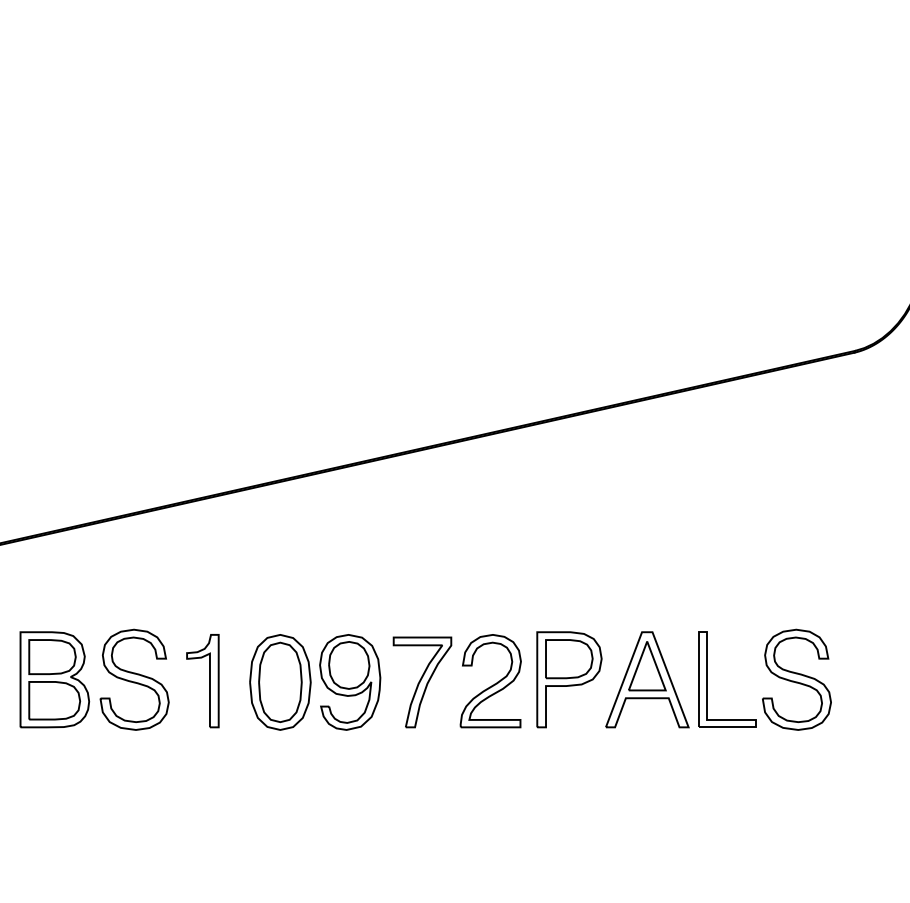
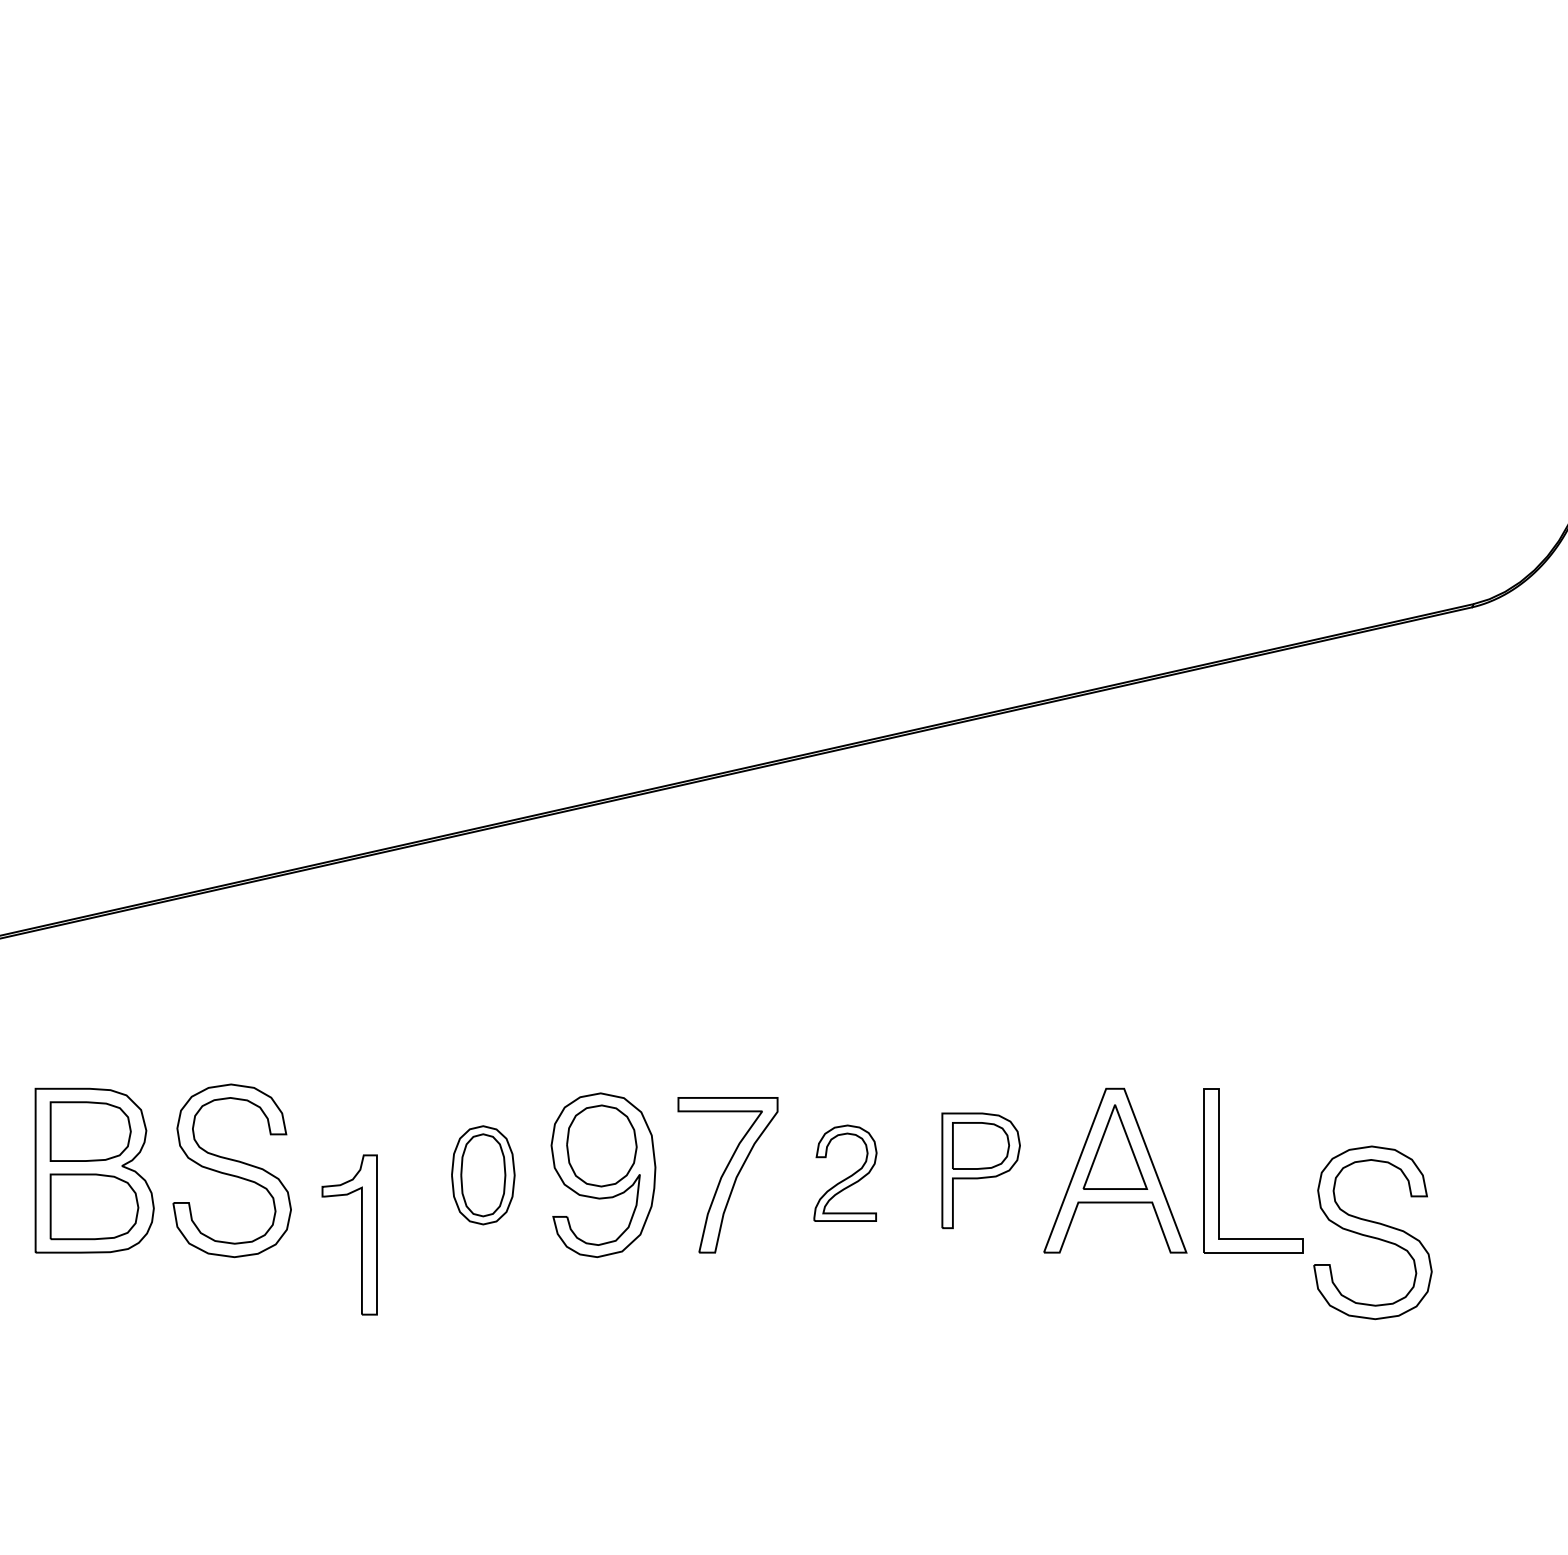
part: (569, 679) -> (981, 1170), size x0.7
part: (796, 679) -> (1372, 1232), moved
part: (209, 681) -> (361, 1235), moved
part: (490, 681) -> (845, 1173), size x0.6
part: (280, 682) -> (483, 1175), size x0.6

